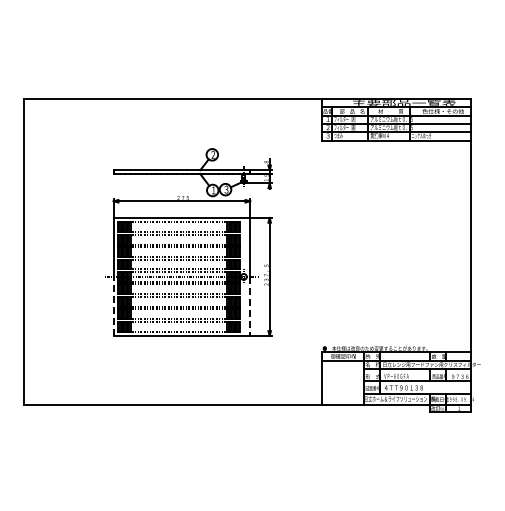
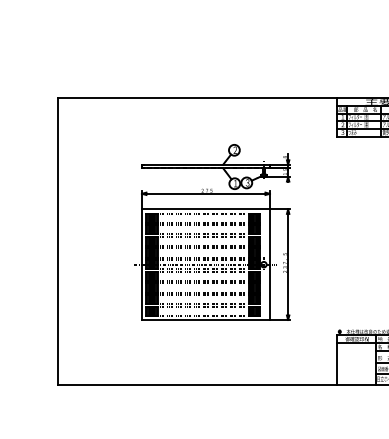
line: (113, 305) -> (141, 291), dashed -> solid
line: (250, 306) -> (270, 292), dashed -> solid

